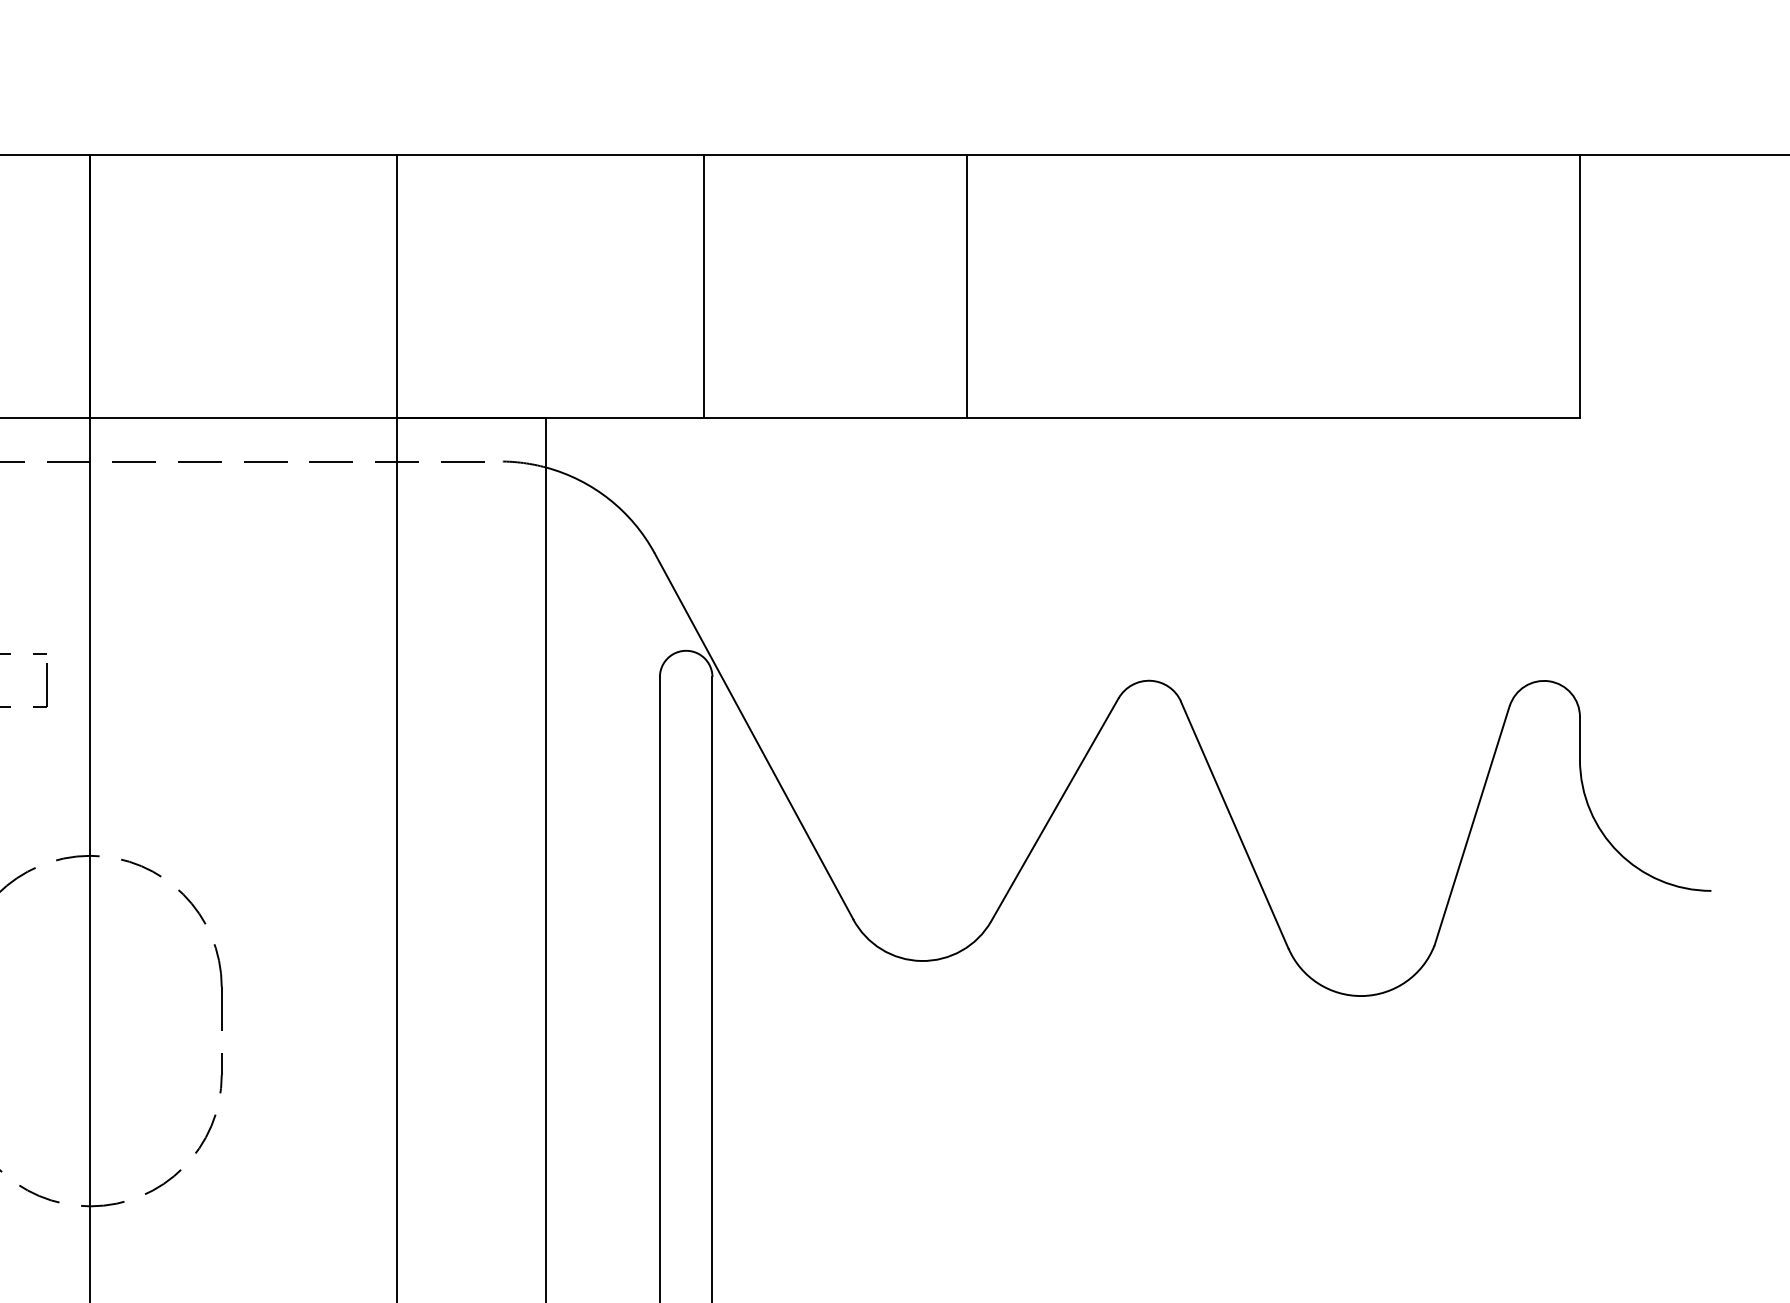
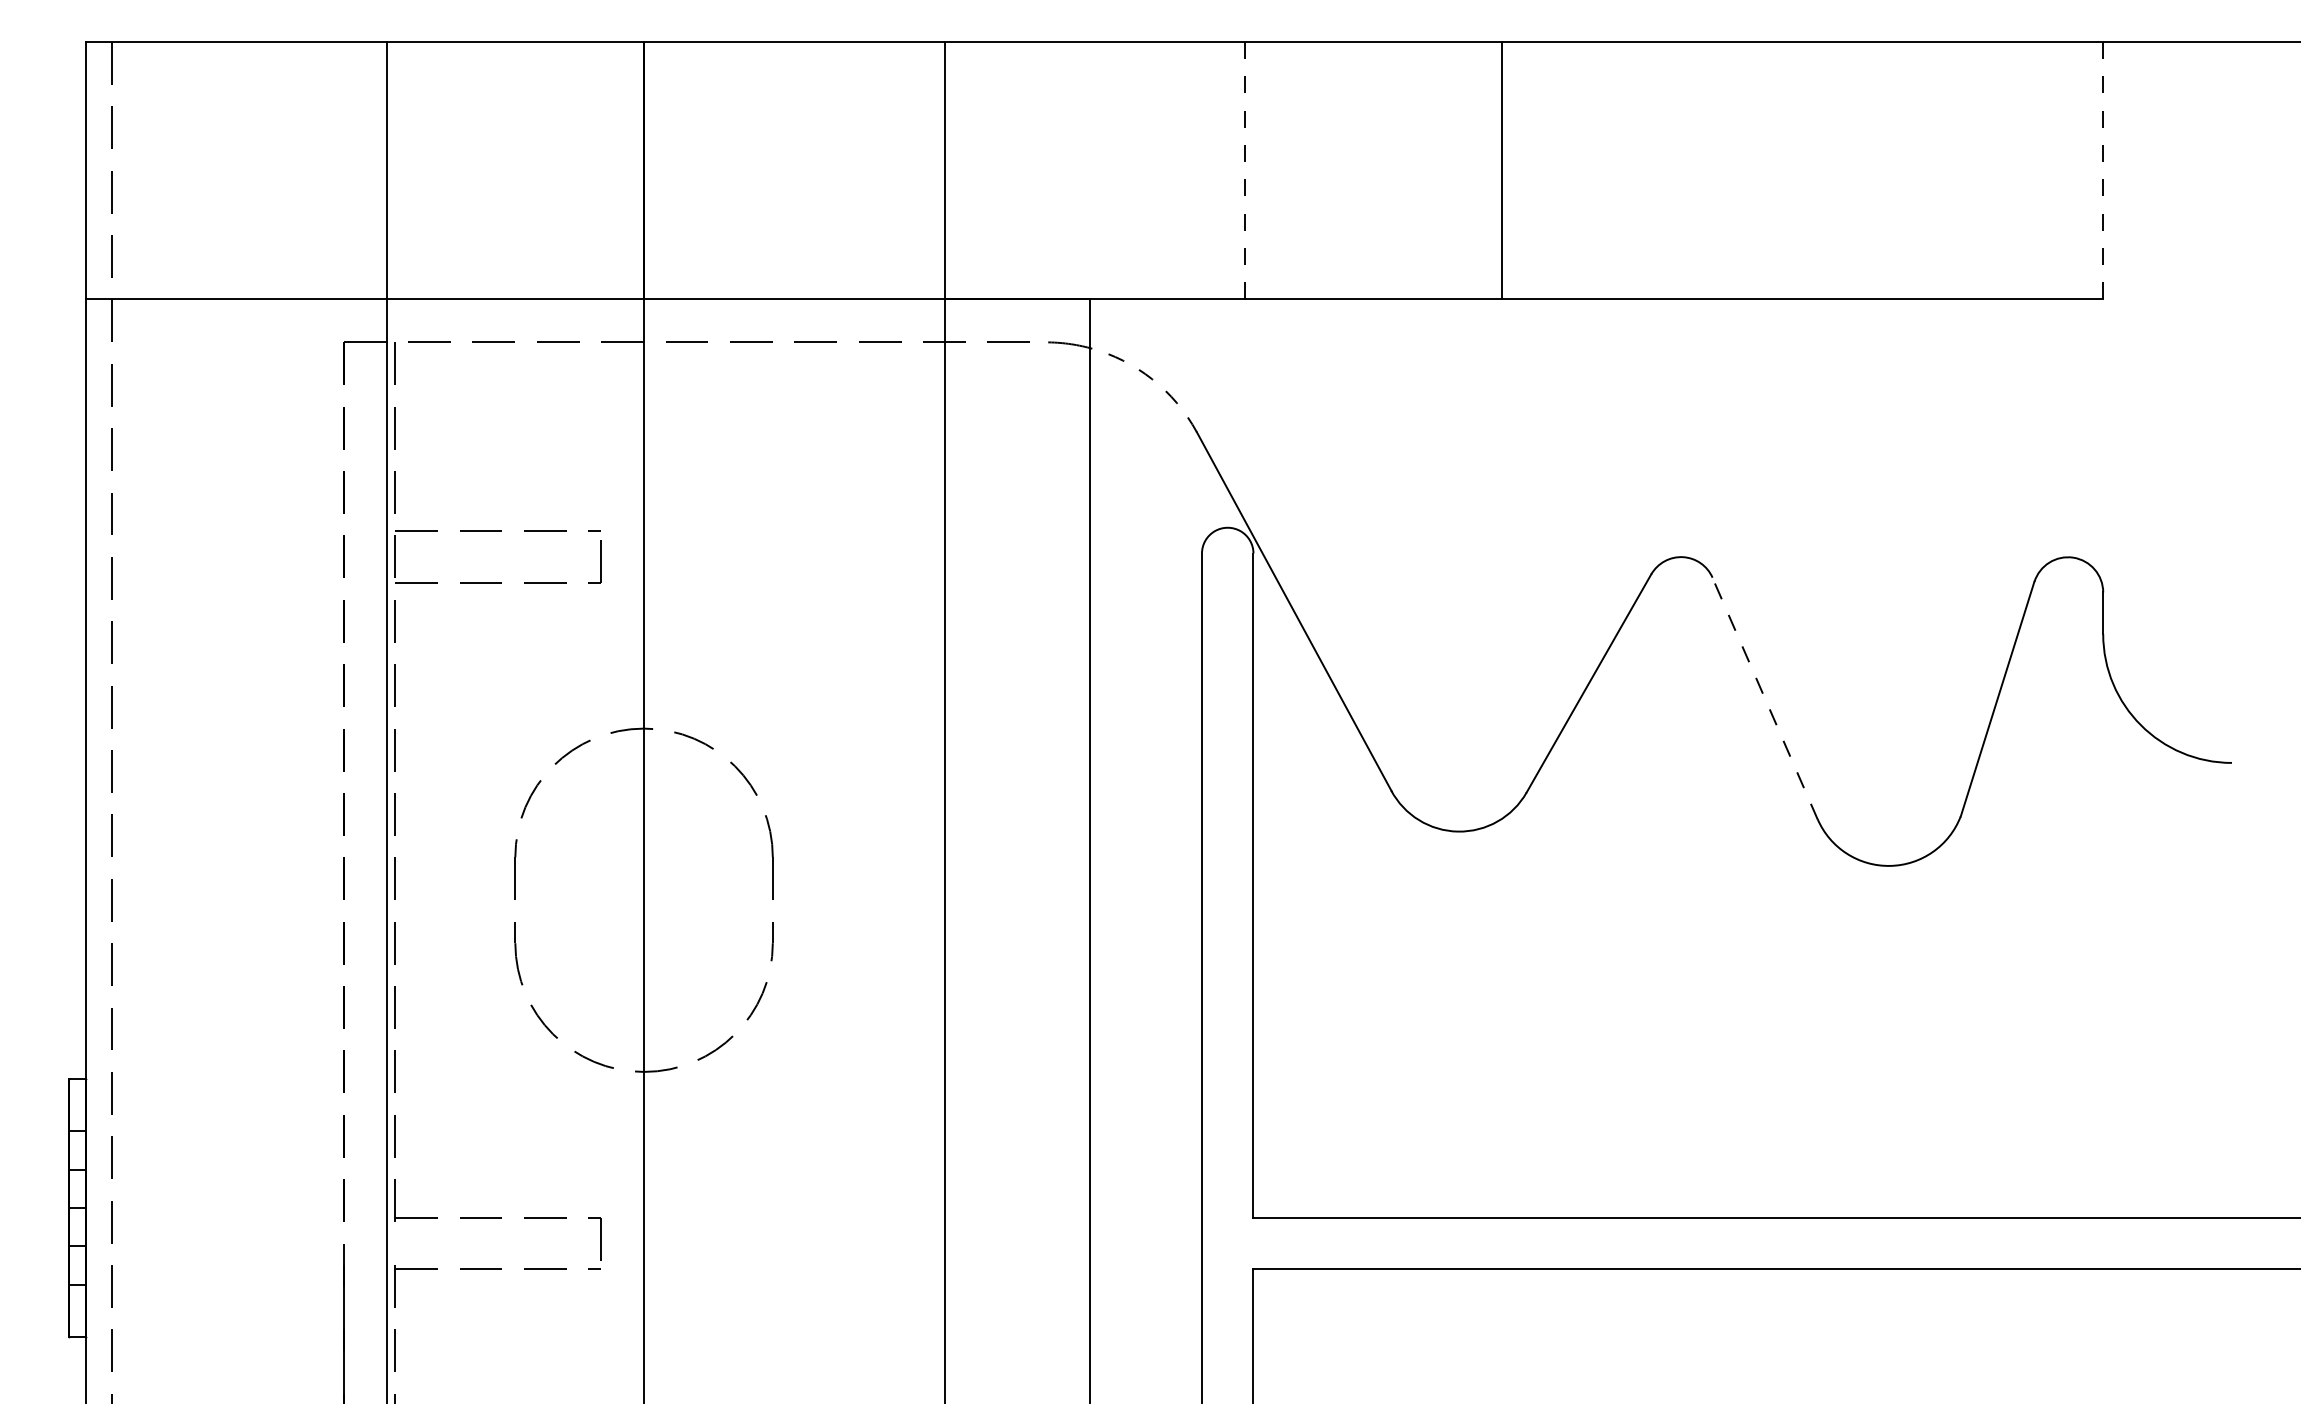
line: (703, 286) -> (1244, 170), solid -> dashed
line: (1580, 286) -> (2103, 170), solid -> dashed
arc: (609, 499) -> (1152, 379), solid -> dashed
line: (1235, 825) -> (1765, 698), solid -> dashed

